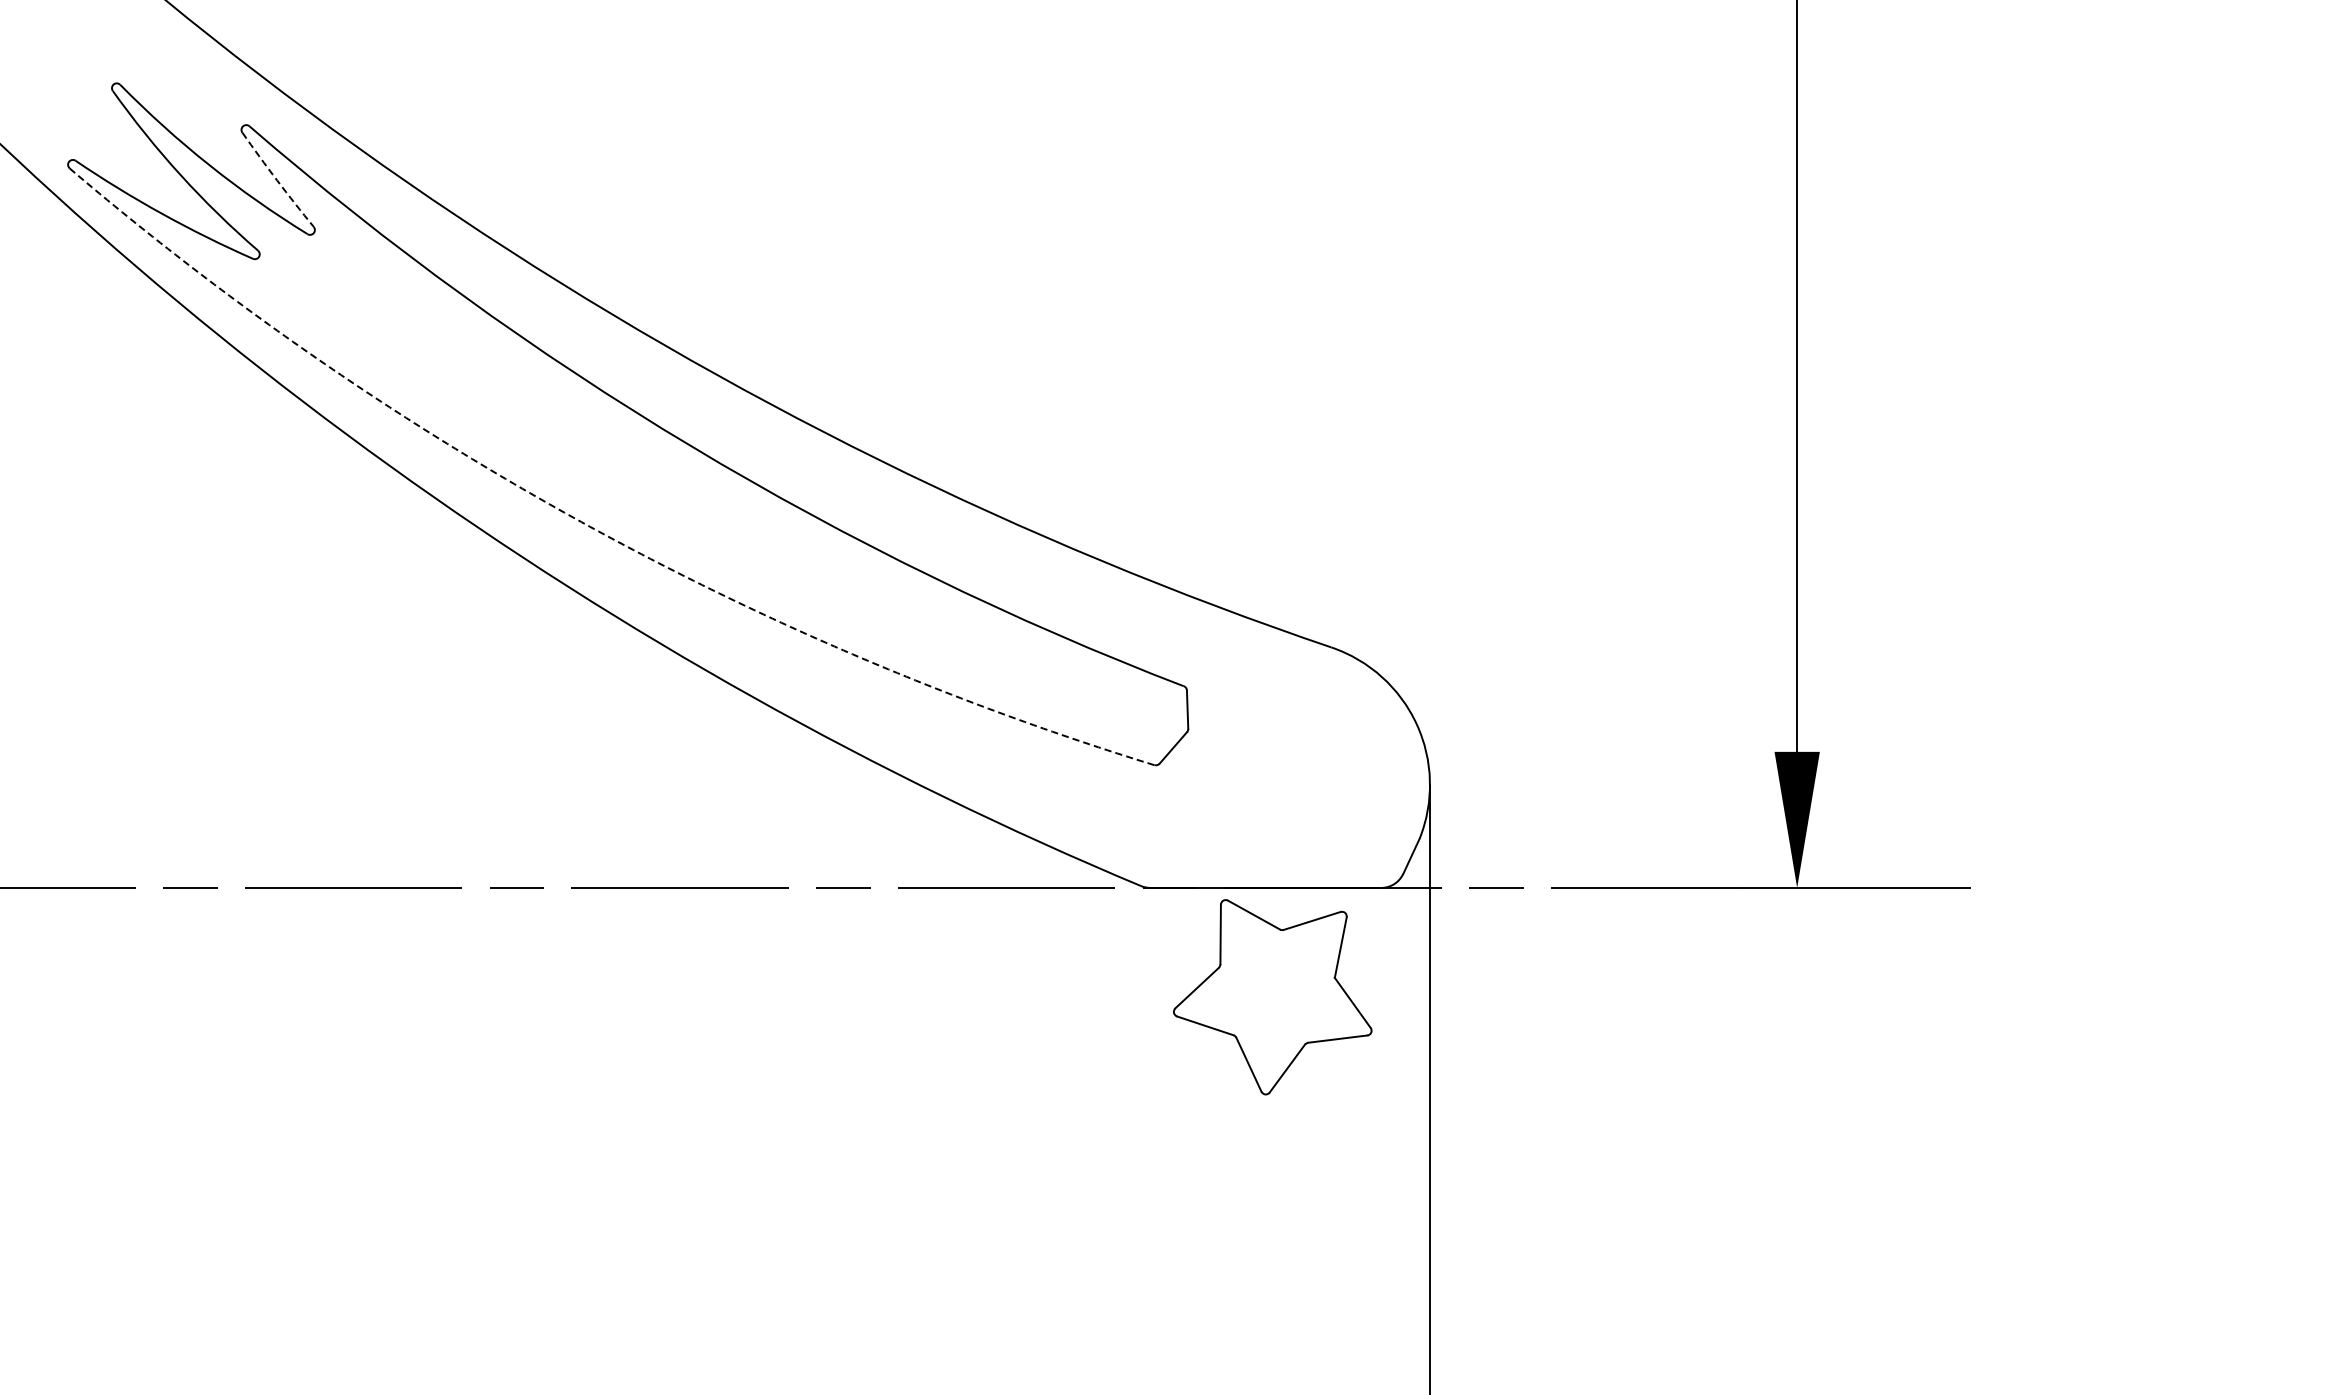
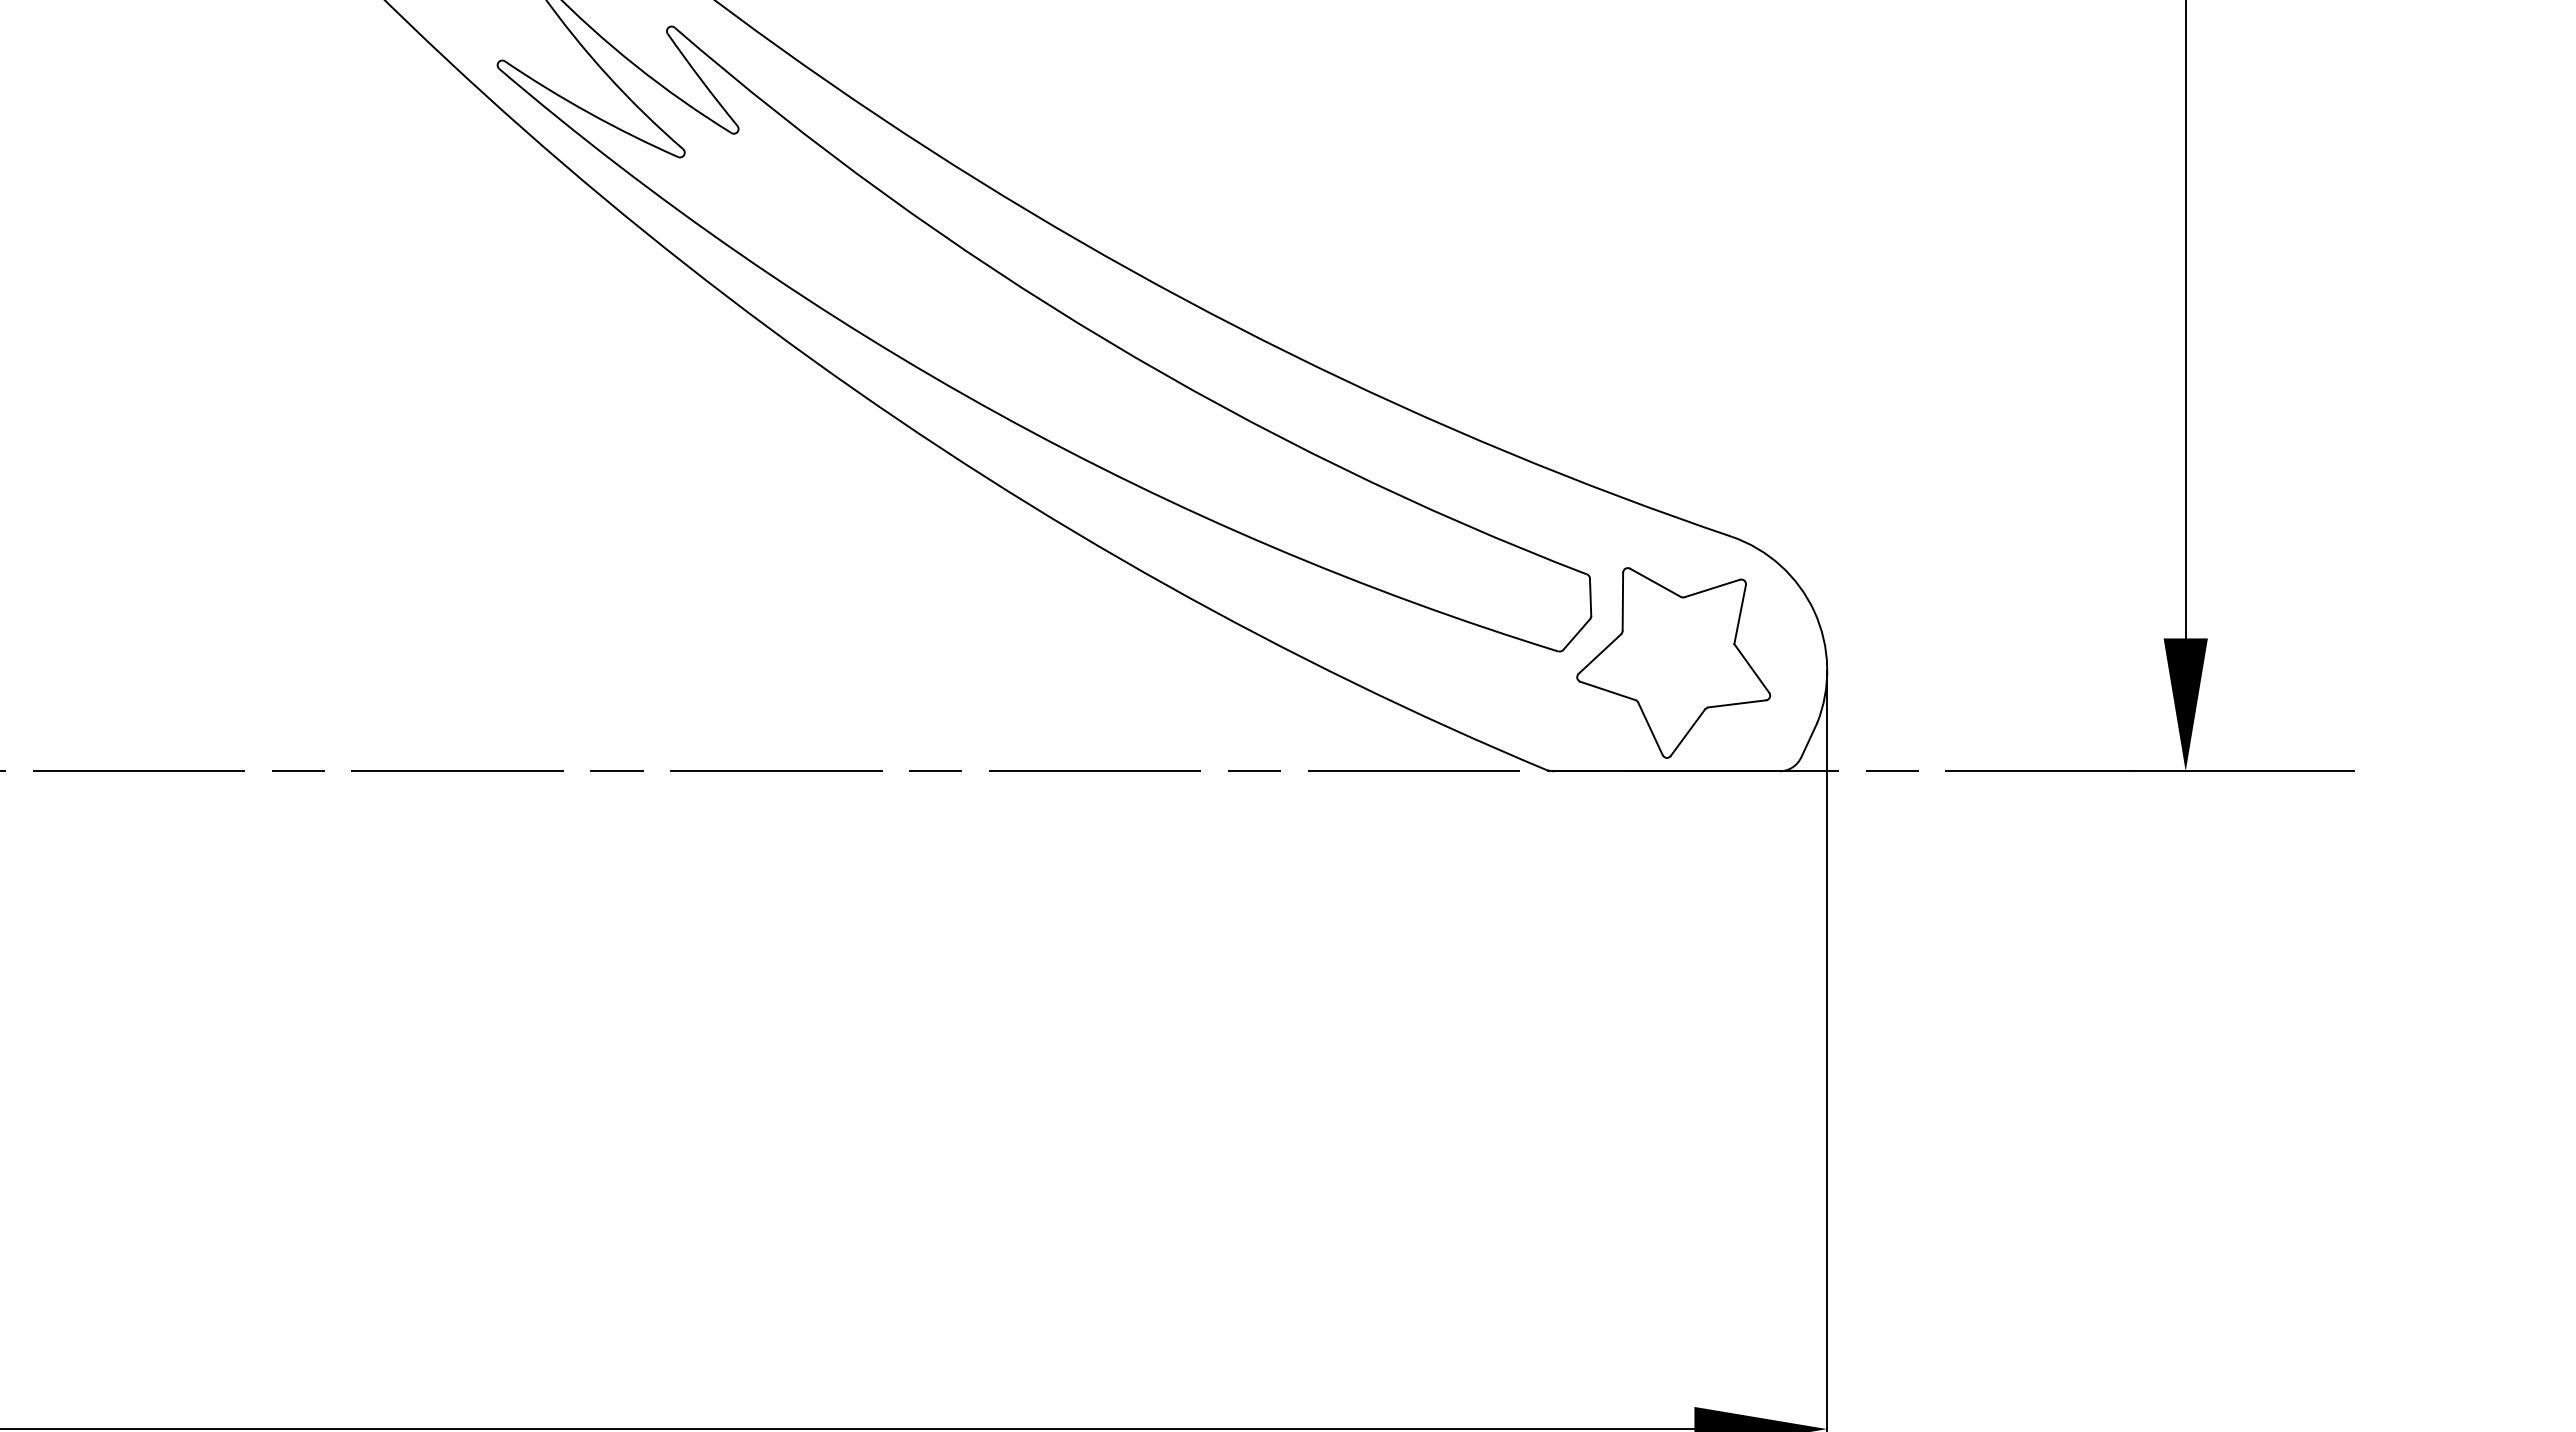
arc: (276, 180) -> (701, 80), dashed -> solid
arc: (582, 522) -> (999, 414), dashed -> solid
part: (1272, 996) -> (1673, 662), moved

